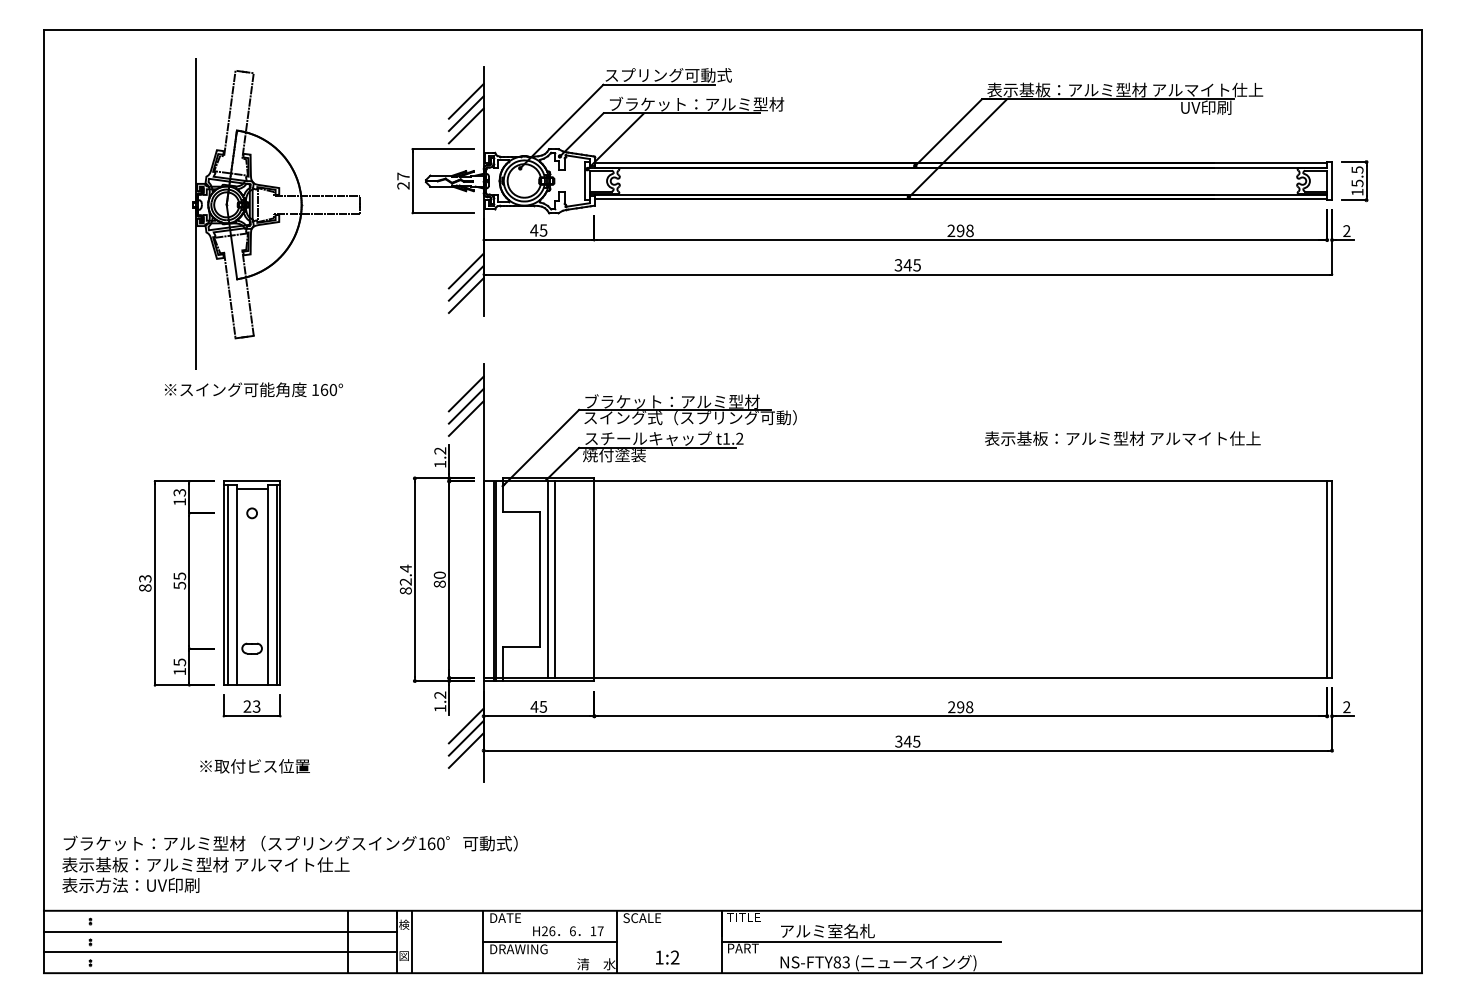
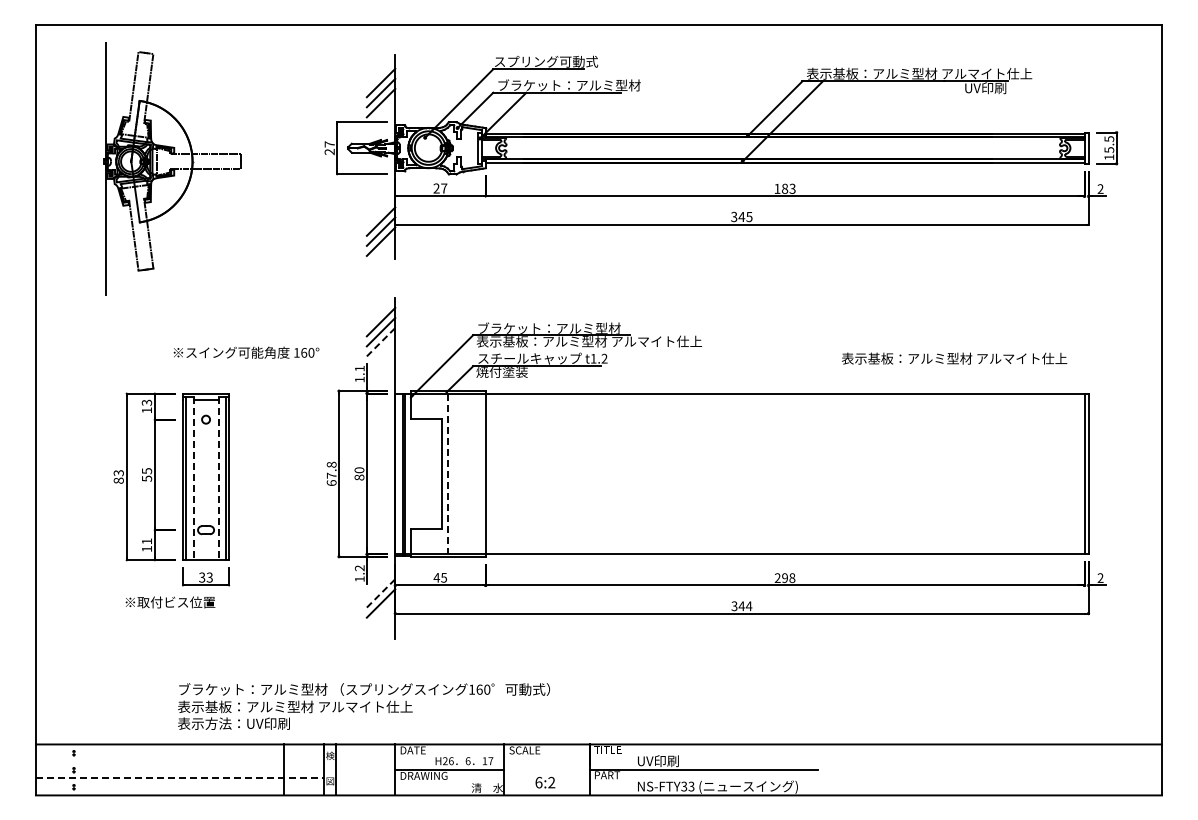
part: (277, 213) -> (172, 168), moved
text: (539, 230) -> (440, 188), 45 -> 27
text: (960, 230) -> (784, 188), 298 -> 183
text: (253, 389) -> (246, 352), moved
line: (466, 417) -> (381, 341), solid -> dashed
text: (720, 417) -> (588, 341), スイング式（スプリング可動） -> 表示基板：アルミ型材 アルマイト仕上
text: (1122, 438) -> (954, 358), moved
text: (439, 450) -> (359, 368), 1.2 -> 1.1
text: (405, 579) -> (331, 473), 82.4 -> 67.8
line: (554, 579) -> (453, 473), removed
line: (547, 580) -> (447, 474), solid -> dashed
line: (236, 585) -> (193, 478), solid -> dashed
line: (267, 585) -> (218, 478), solid -> dashed
text: (180, 662) -> (147, 541), 15 -> 11
text: (247, 706) -> (202, 577), 23 -> 33
line: (466, 726) -> (381, 593), solid -> dashed
text: (917, 741) -> (749, 606), 345 -> 344
line: (465, 750) -> (380, 613), removed
text: (255, 766) -> (170, 602), moved
text: (289, 864) -> (363, 706), moved
line: (219, 931) -> (179, 761), removed
text: (826, 931) -> (675, 761), アルミ室名札 -> UV印刷
line: (220, 952) -> (180, 778), solid -> dashed
text: (658, 957) -> (538, 782), 1:2 -> 6:2
text: (837, 962) -> (684, 786), NS-FTY83 -> NS-FTY33

